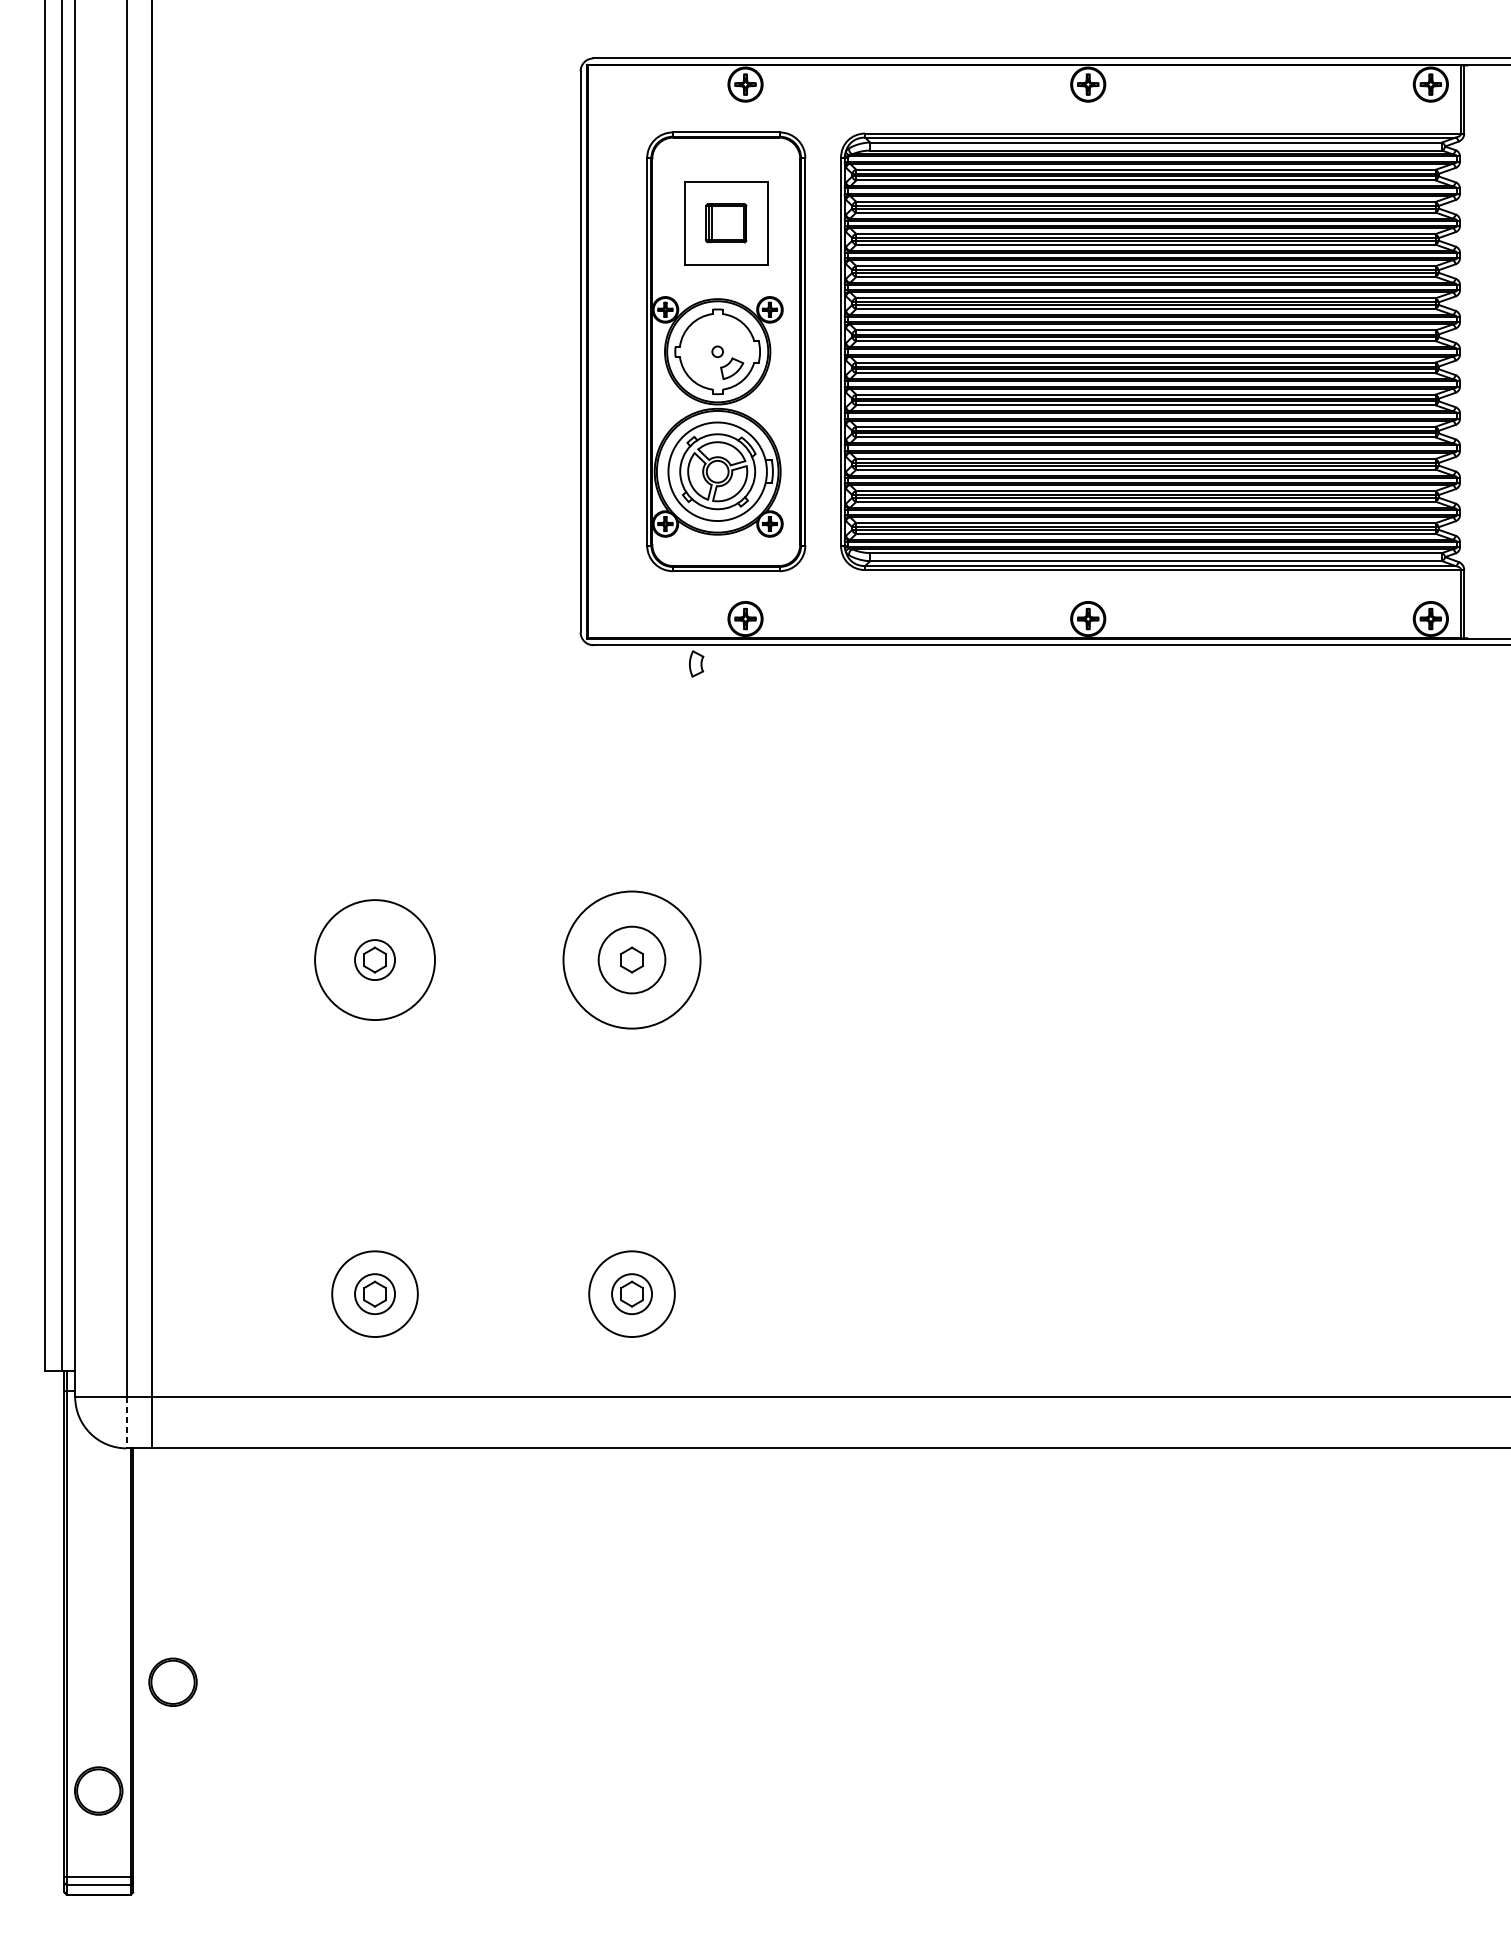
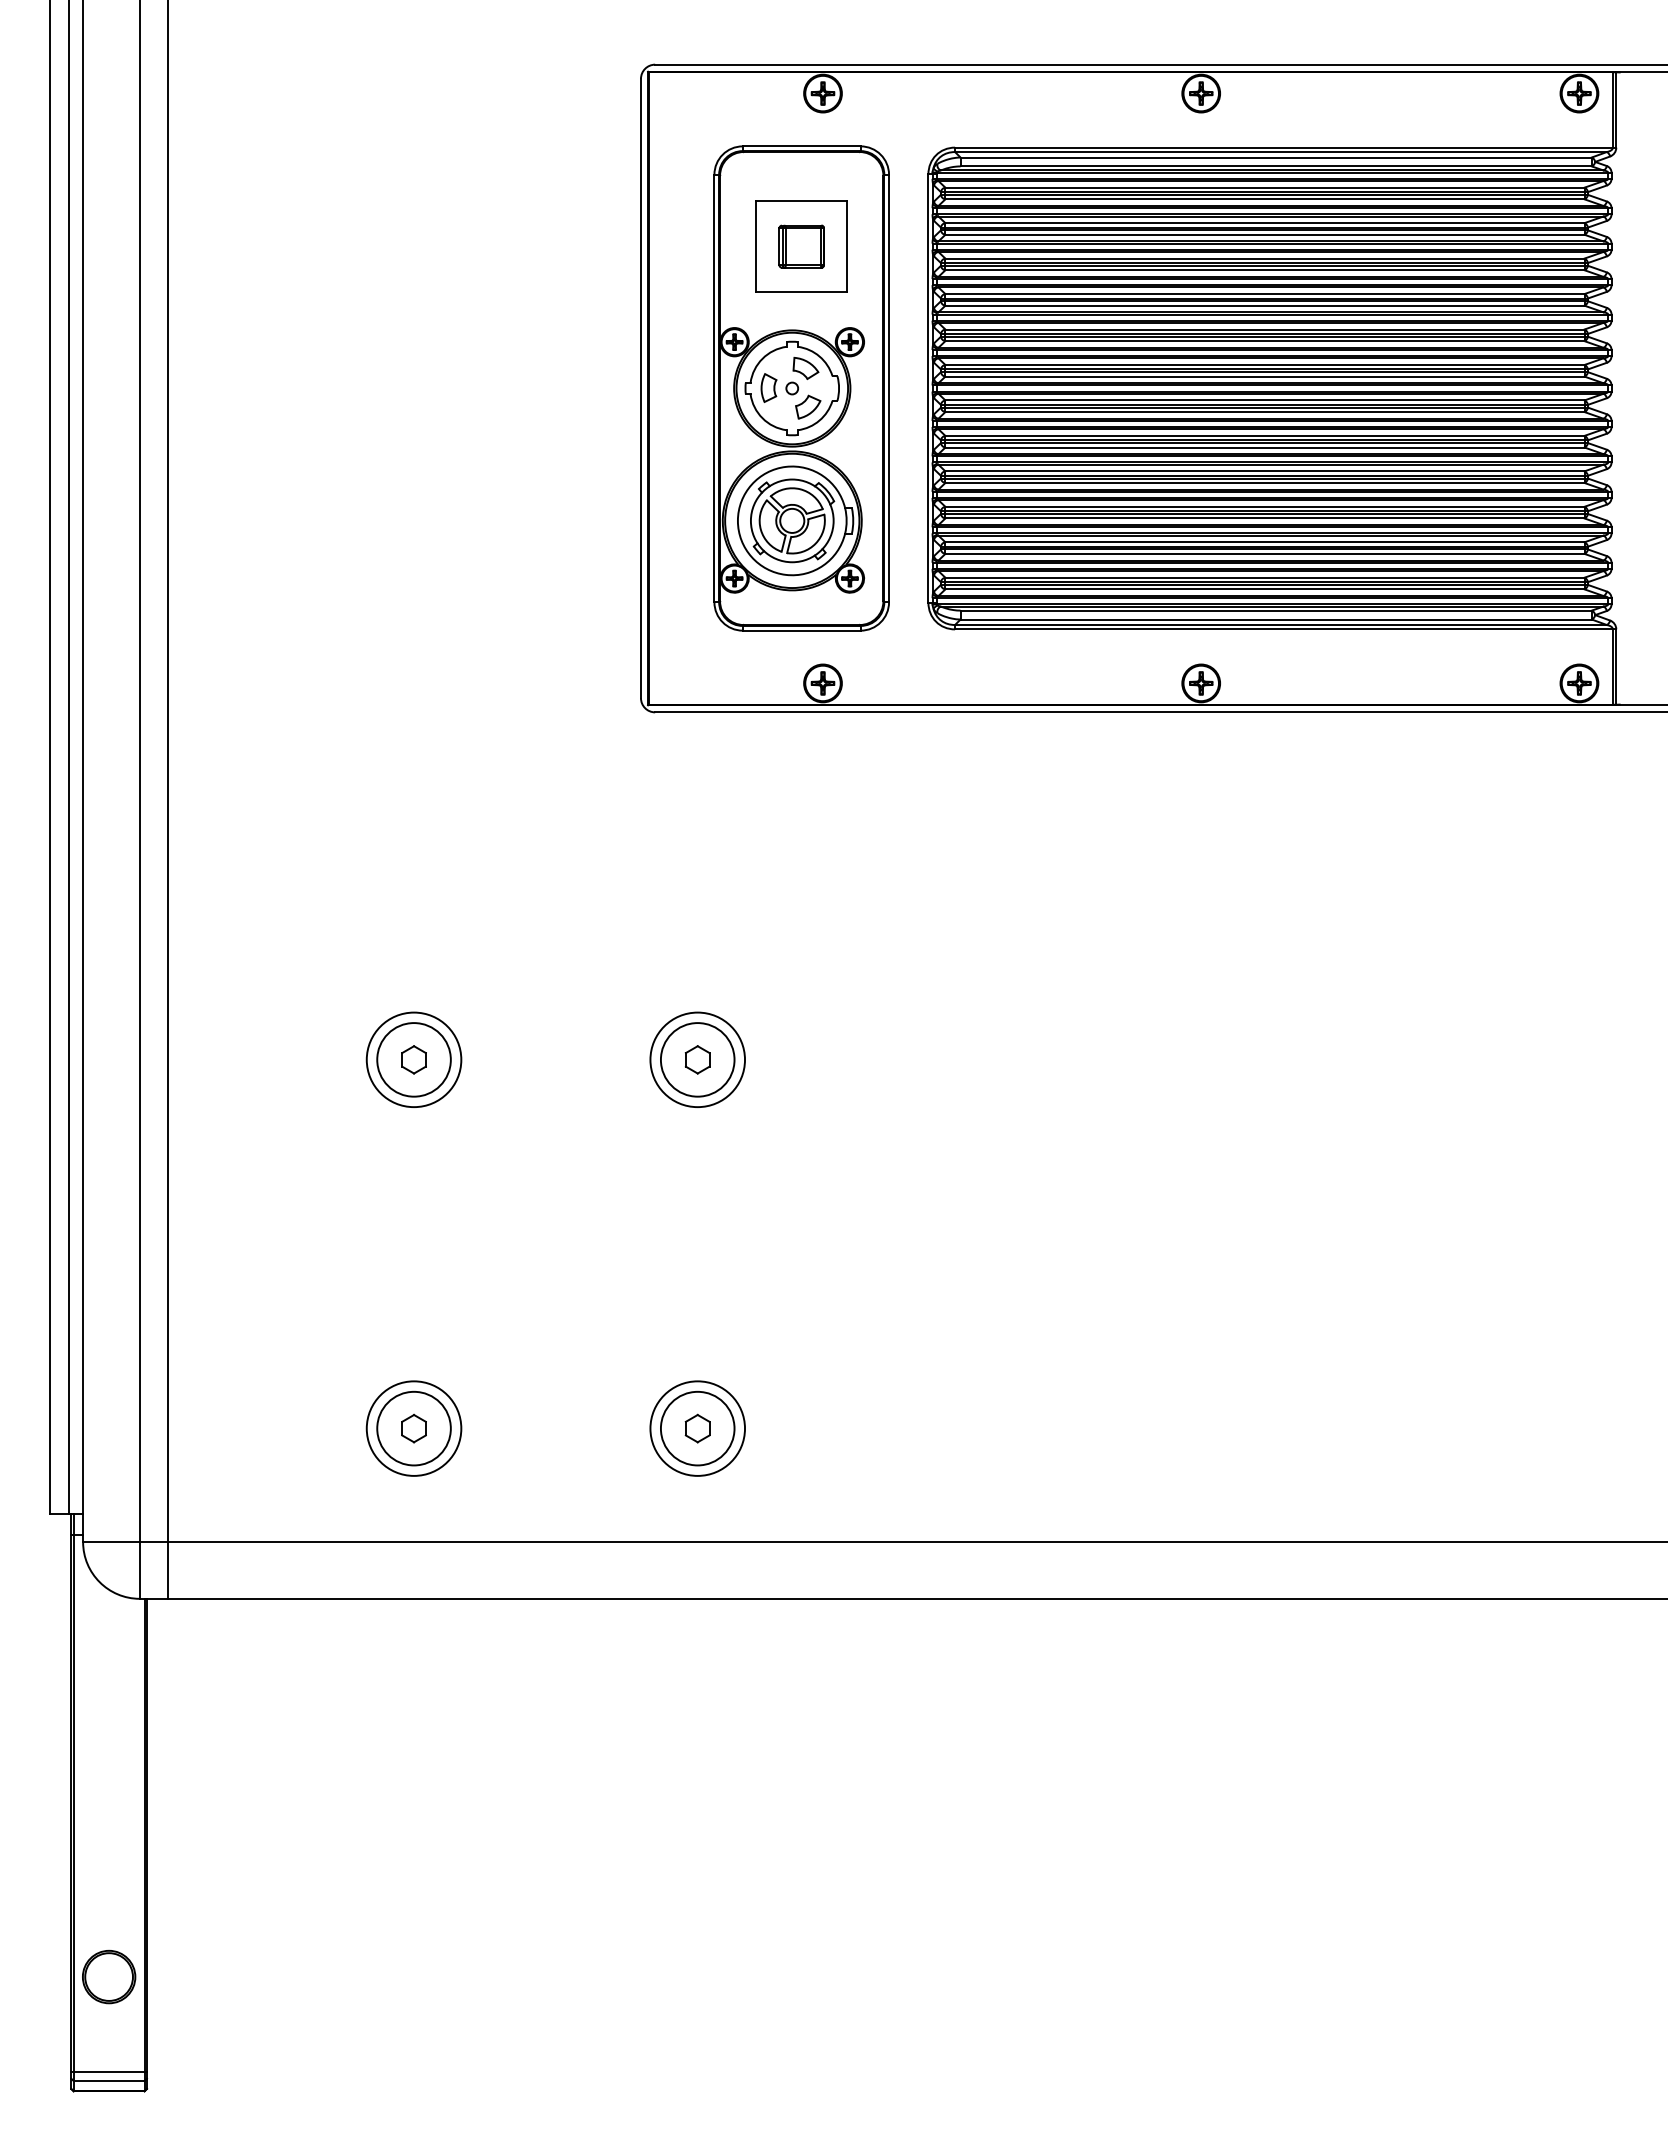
part: (729, 332) -> (805, 367), added
part: (696, 663) -> (768, 387), moved
circle: (374, 959) -> (413, 1059), size x0.71
circle: (374, 959) -> (413, 1059), size x1.67
circle: (631, 959) -> (697, 1059), size x0.62
circle: (374, 1294) -> (413, 1428), size x1.67
circle: (631, 1294) -> (697, 1428), size x1.67
line: (126, 1422) -> (139, 1570), dashed -> solid
part: (173, 1681) -> (191, 1856), removed

